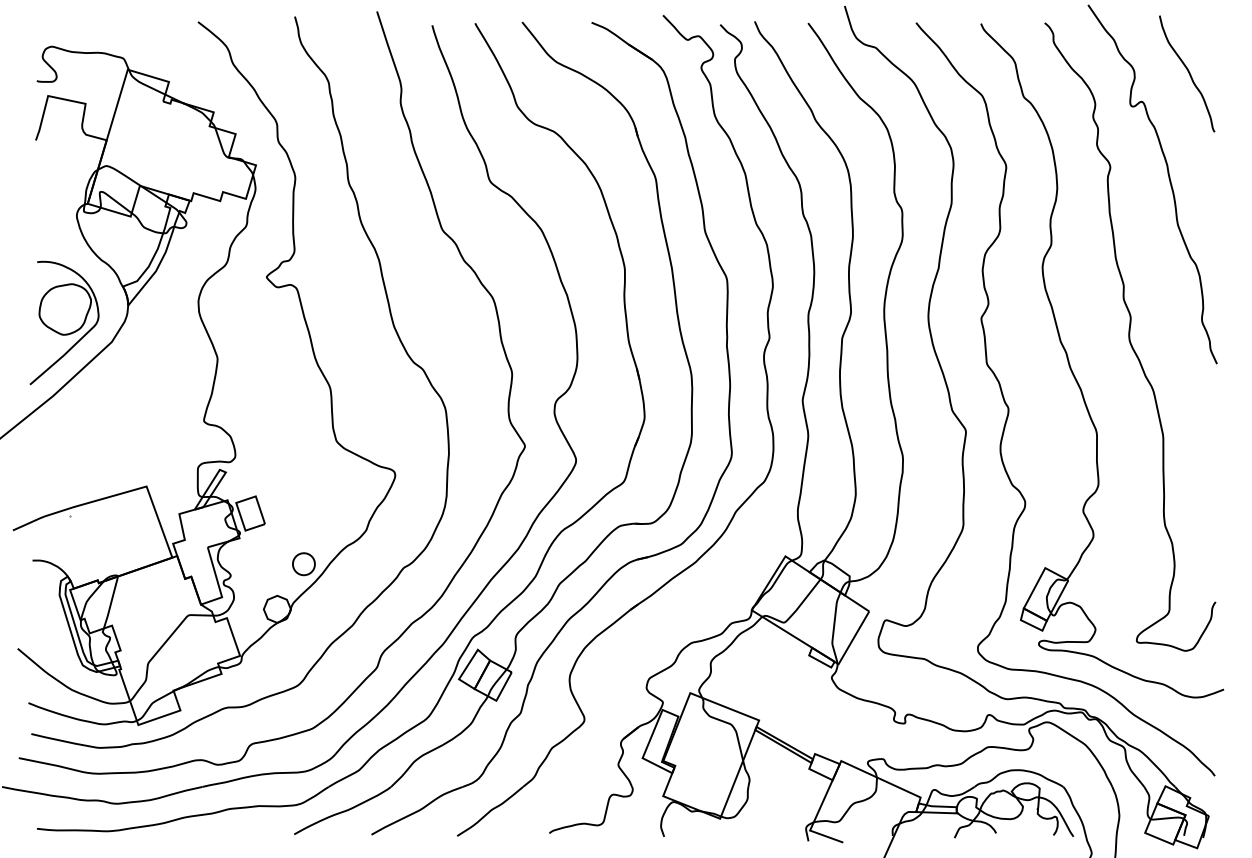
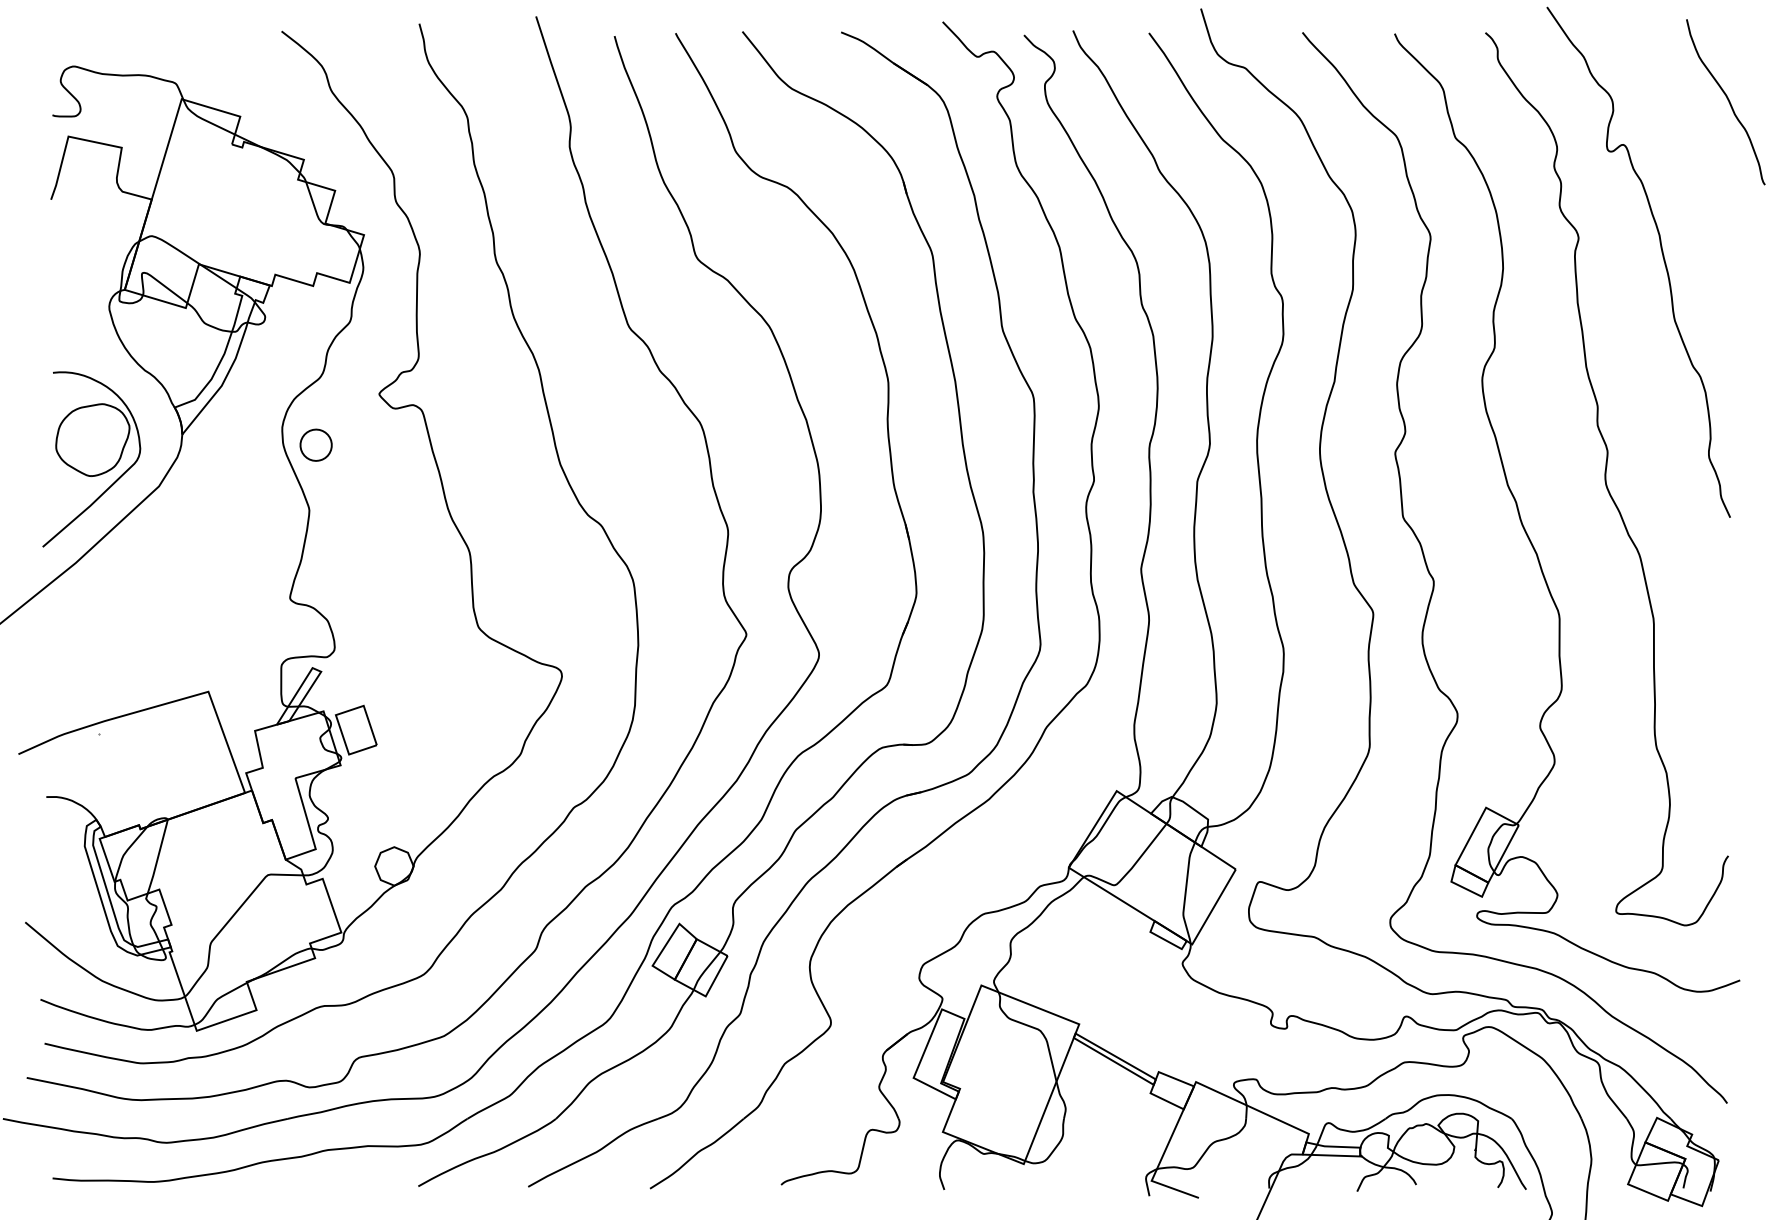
curve: (1188, 72) -> (1727, 100), moved
part: (303, 563) -> (315, 444), moved

